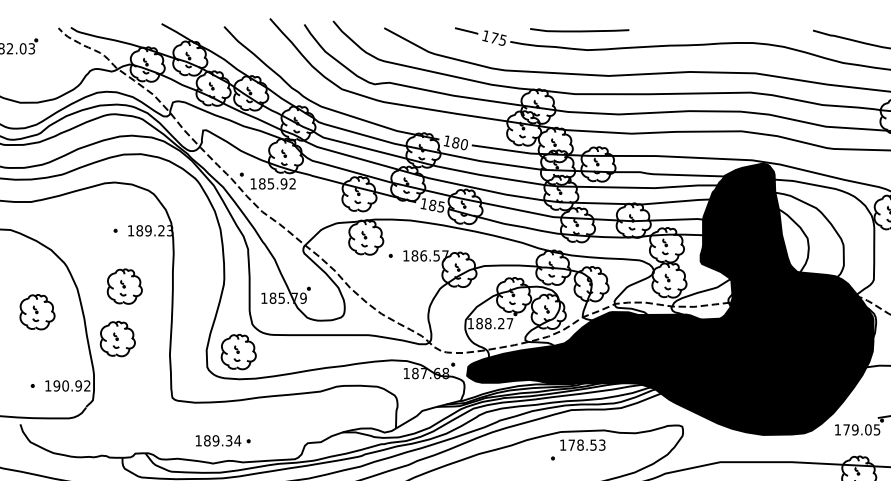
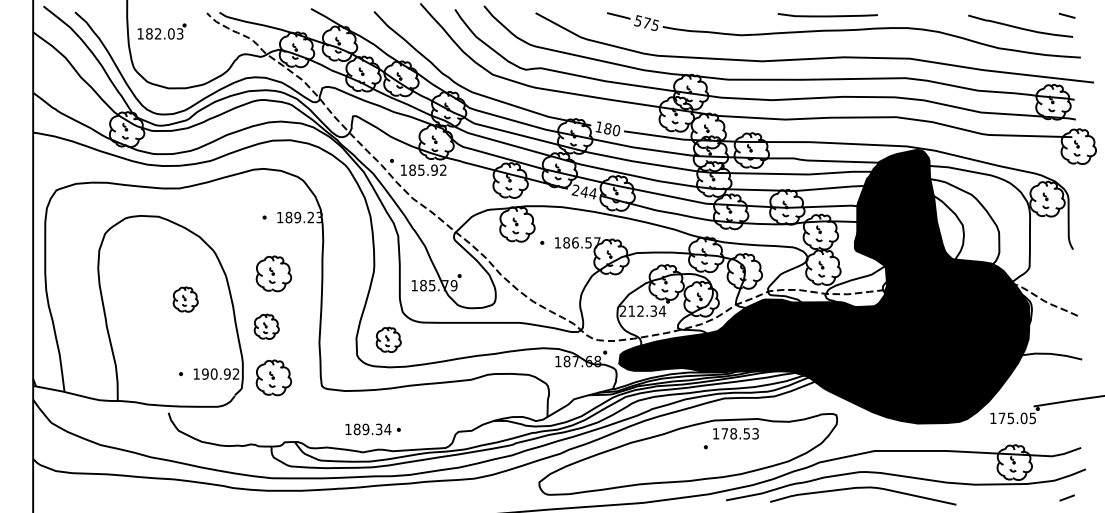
curve: (579, 30) -> (827, 15), moved
text: (485, 36) -> (637, 21), 175 -> 575
text: (431, 204) -> (583, 191), 185 -> 244
part: (37, 312) -> (185, 299), size x0.7
text: (490, 322) -> (642, 310), 188.27 -> 212.34
part: (117, 338) -> (266, 326), size x0.7
part: (238, 351) -> (388, 339), size x0.7
part: (124, 389) -> (273, 377), added
text: (854, 428) -> (1010, 417), 179.05 -> 175.05

